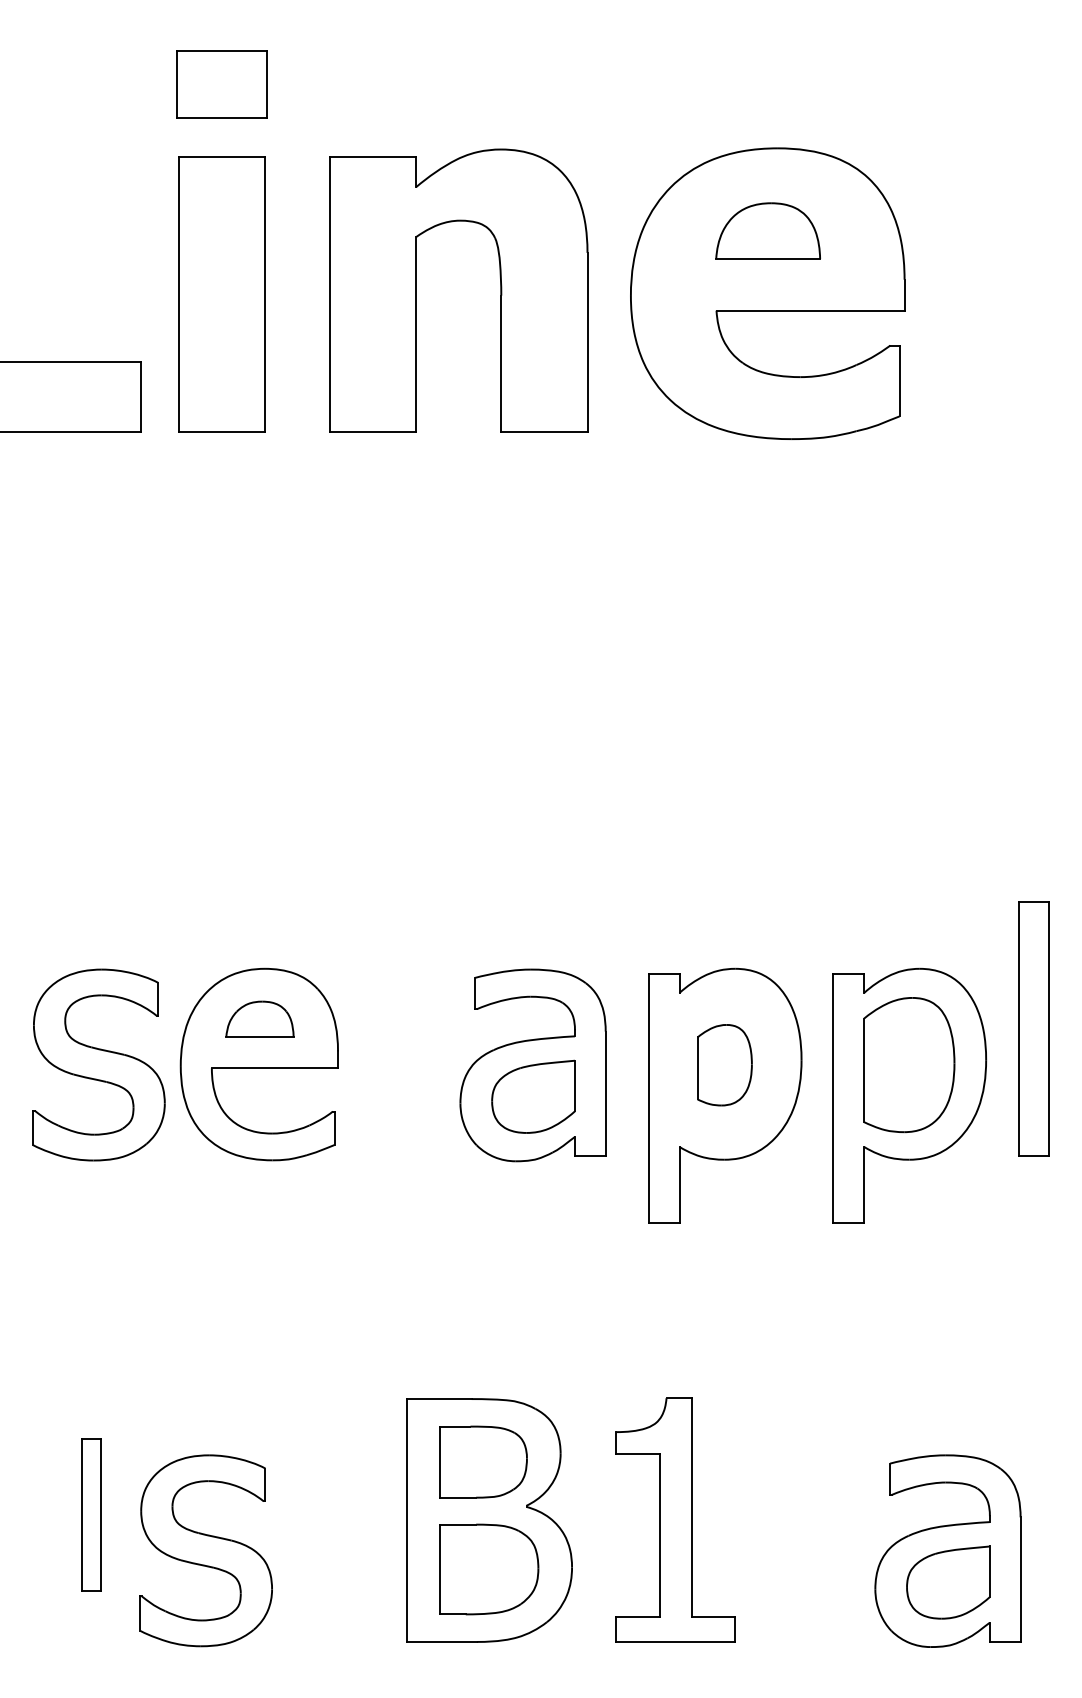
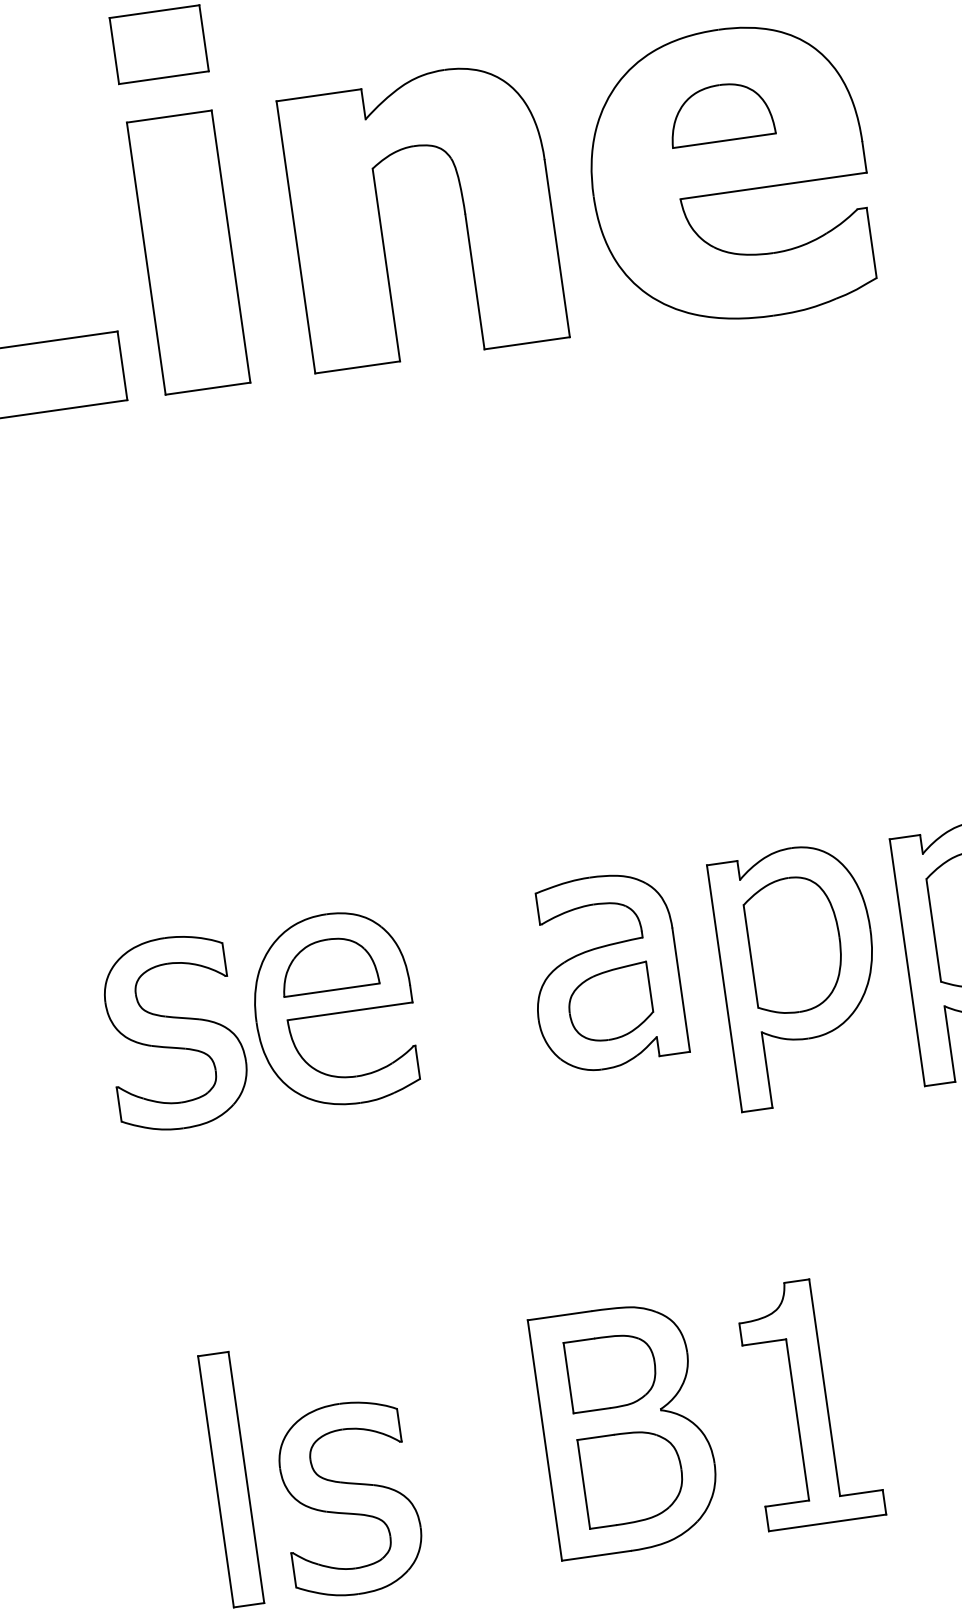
part: (259, 1019) -> (327, 965), size x1.43
part: (724, 1065) -> (794, 945), size x1.67
part: (91, 1514) -> (231, 1479), size x1.67

